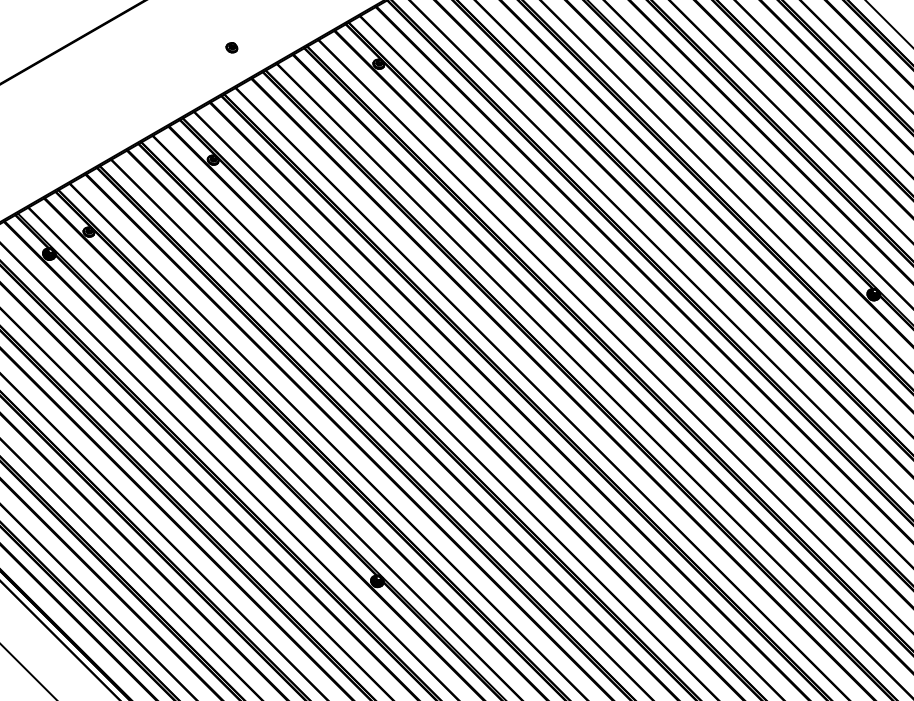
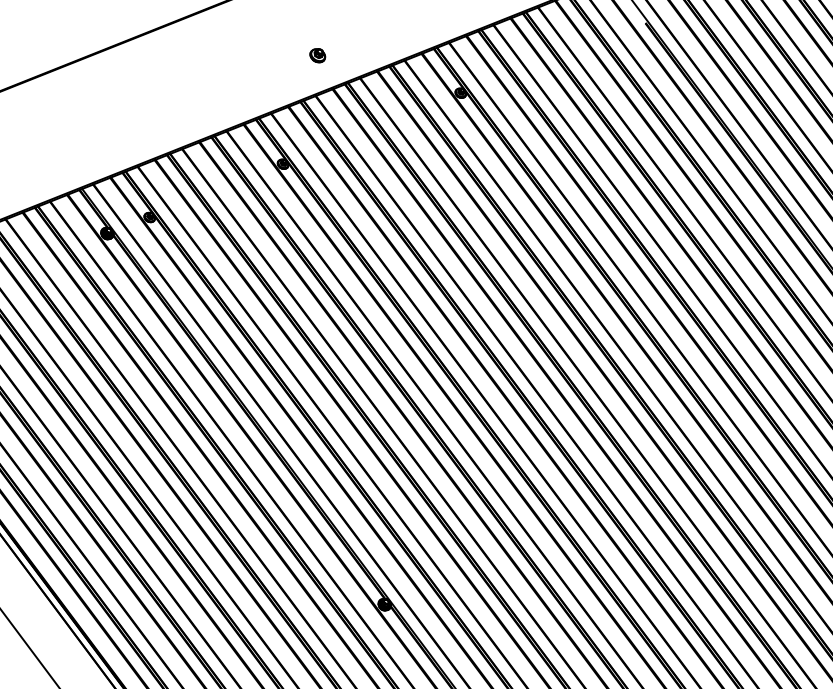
part: (231, 47) -> (317, 55), size x1.4

